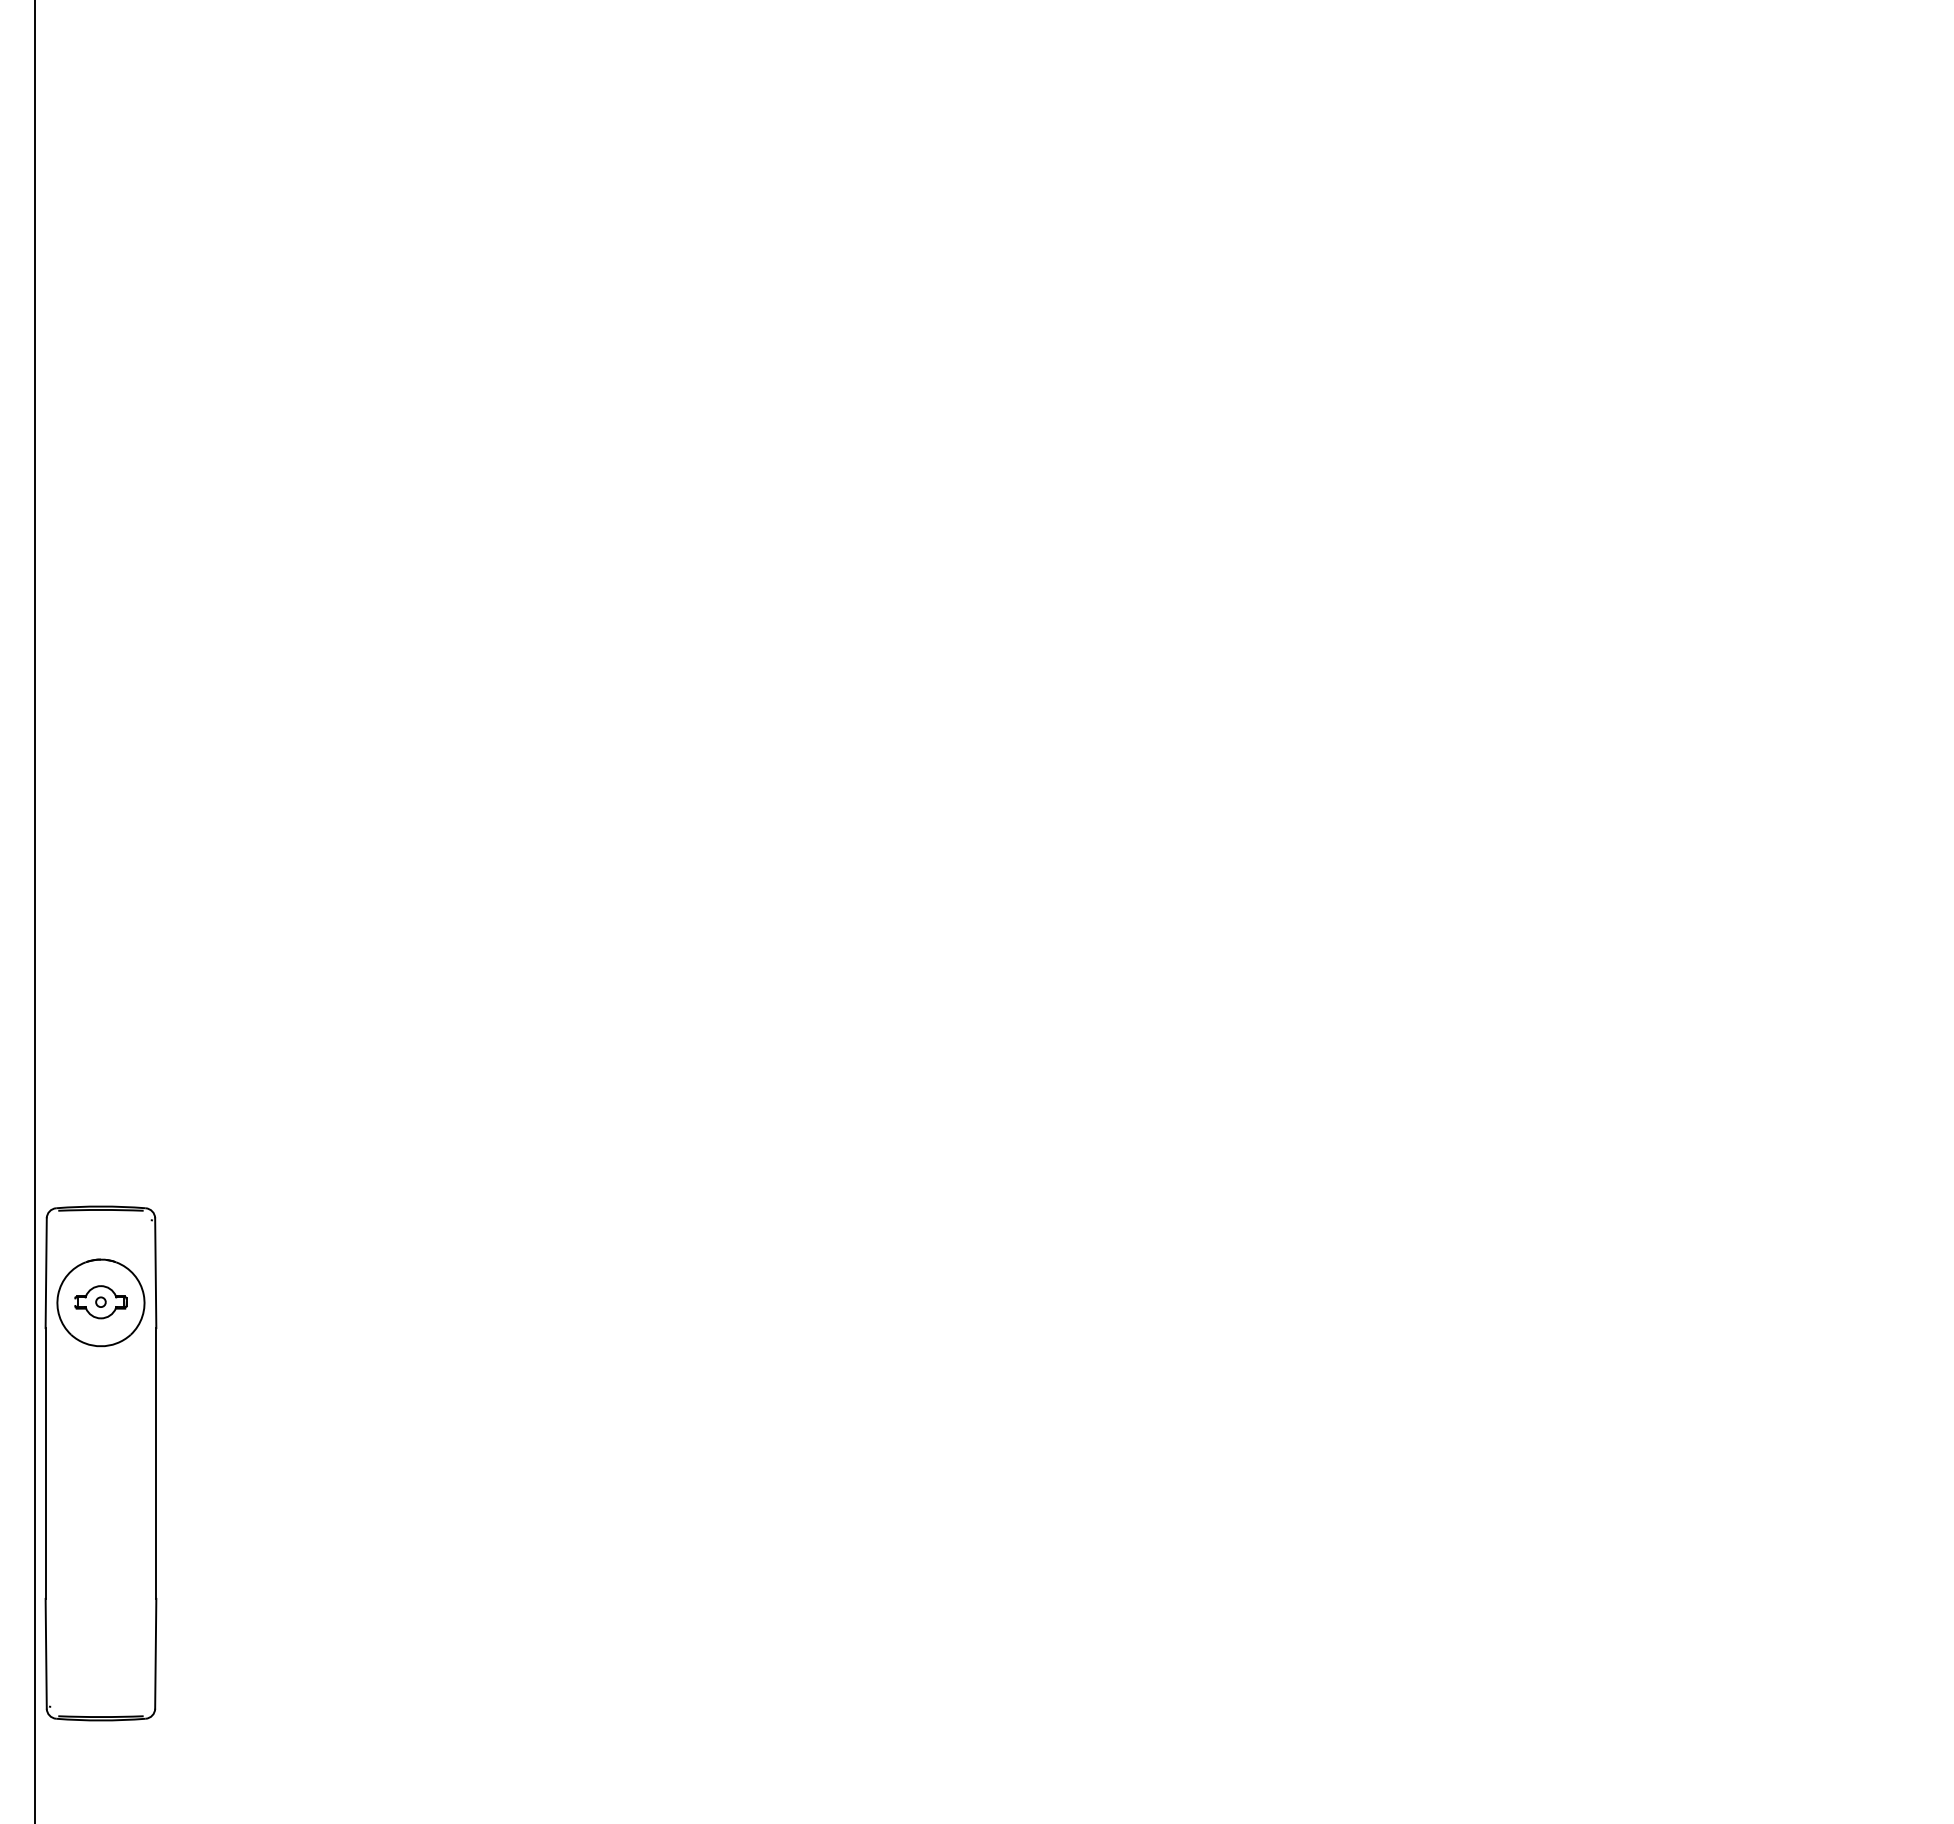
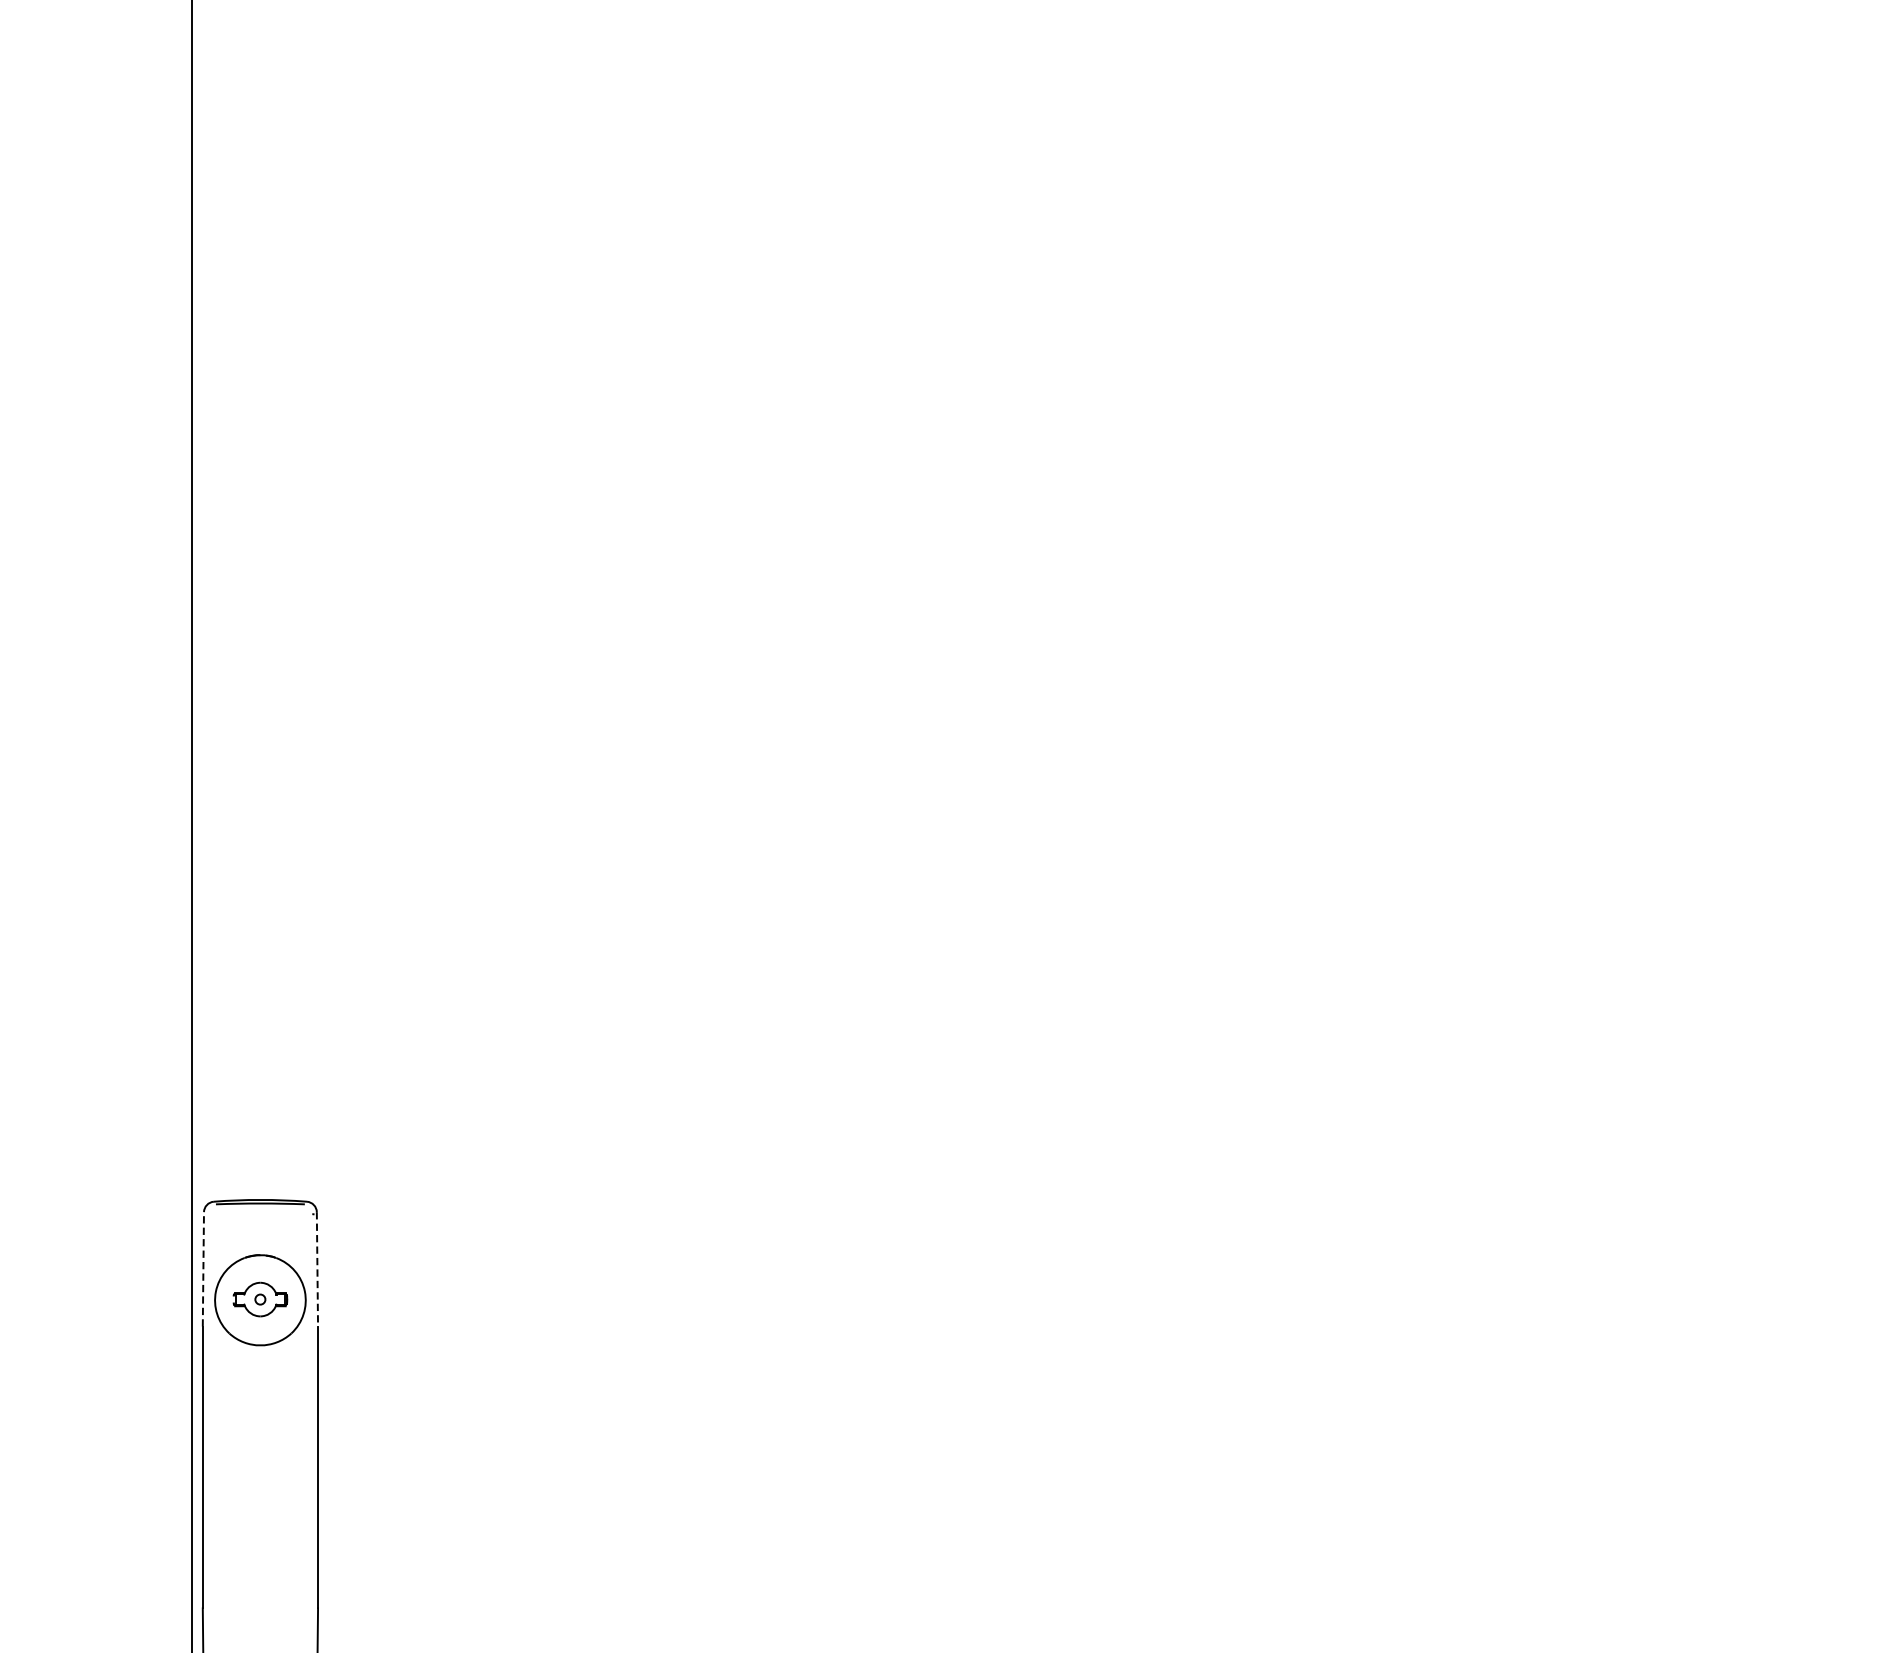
line: (46, 1273) -> (203, 1269), solid -> dashed
line: (155, 1273) -> (317, 1269), solid -> dashed

